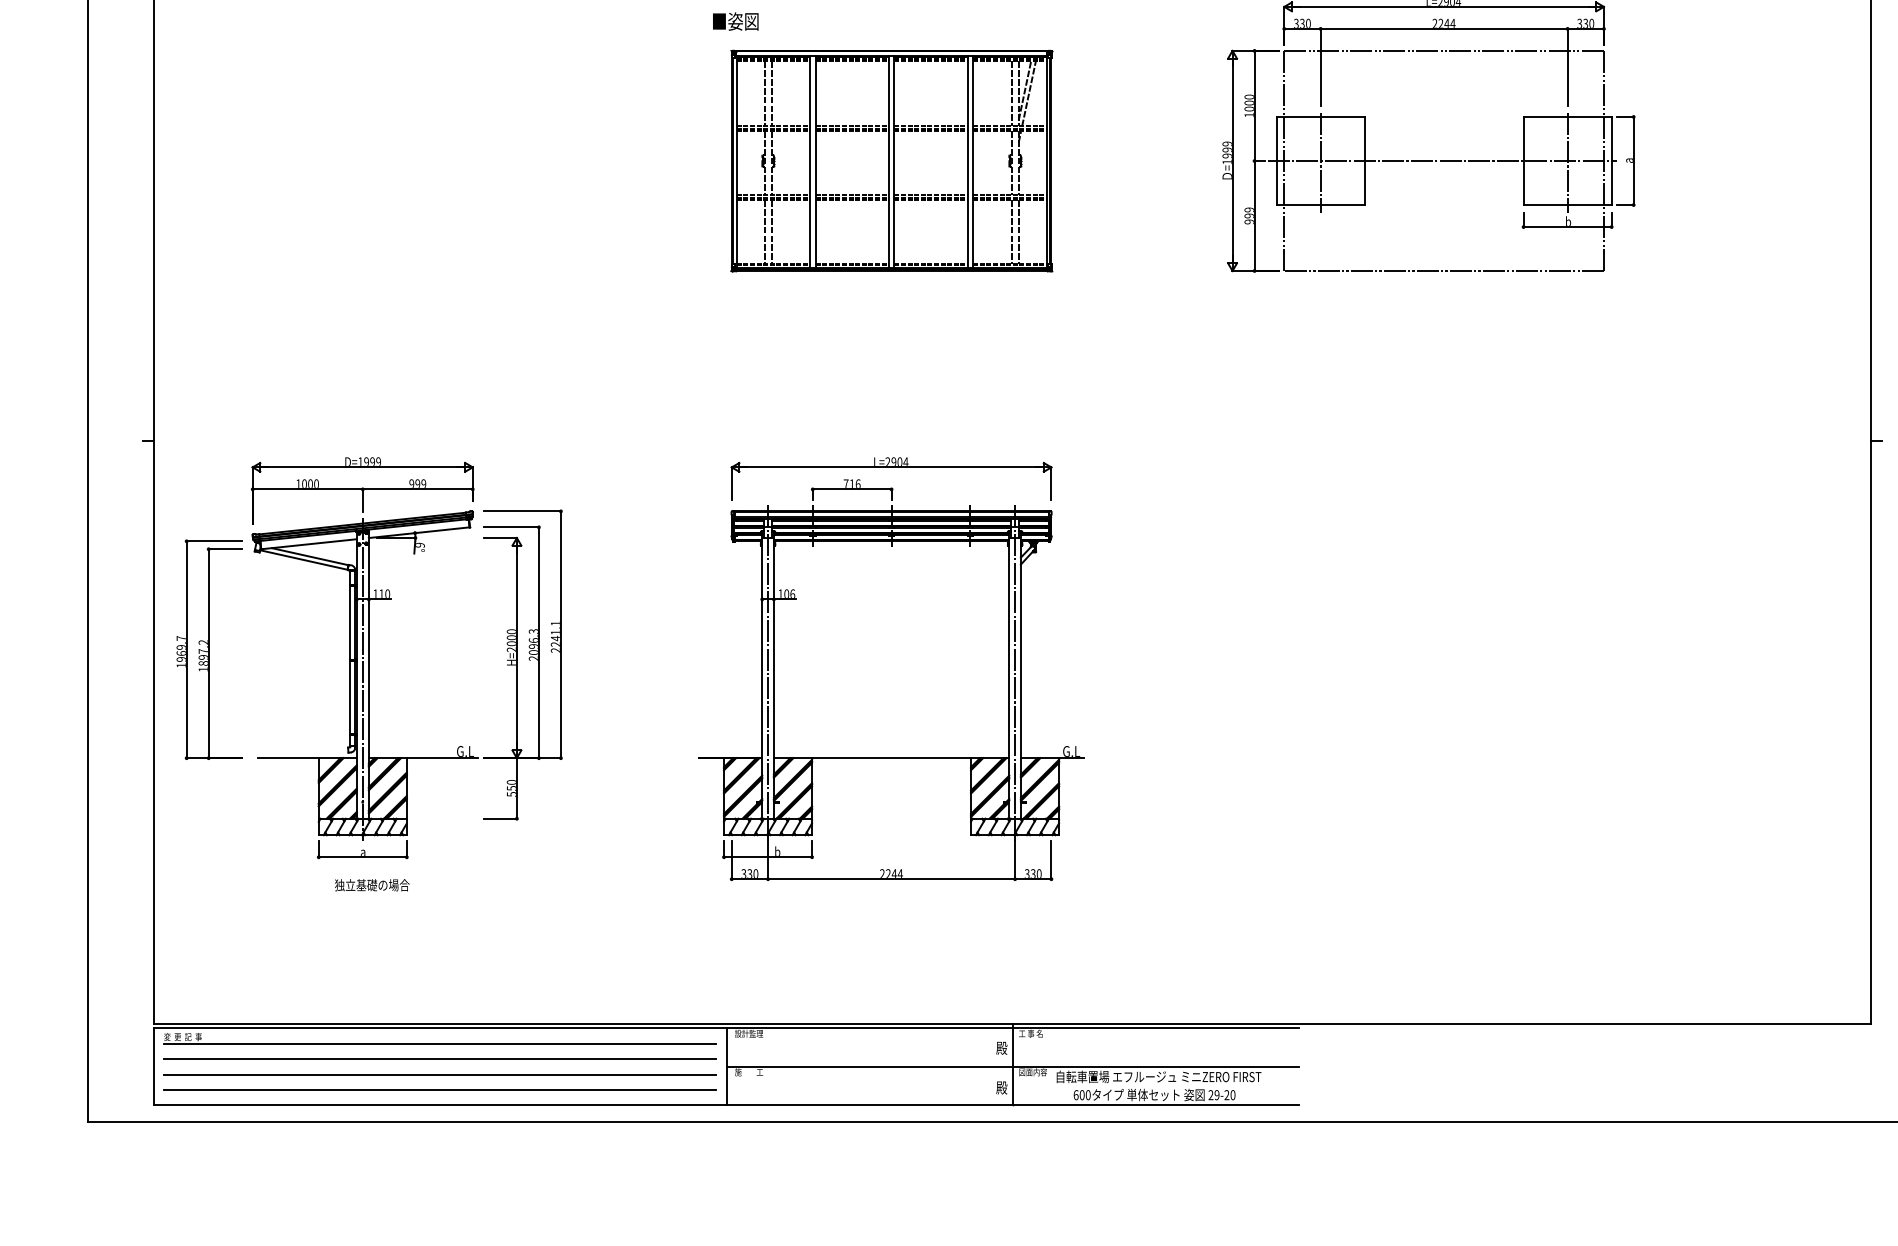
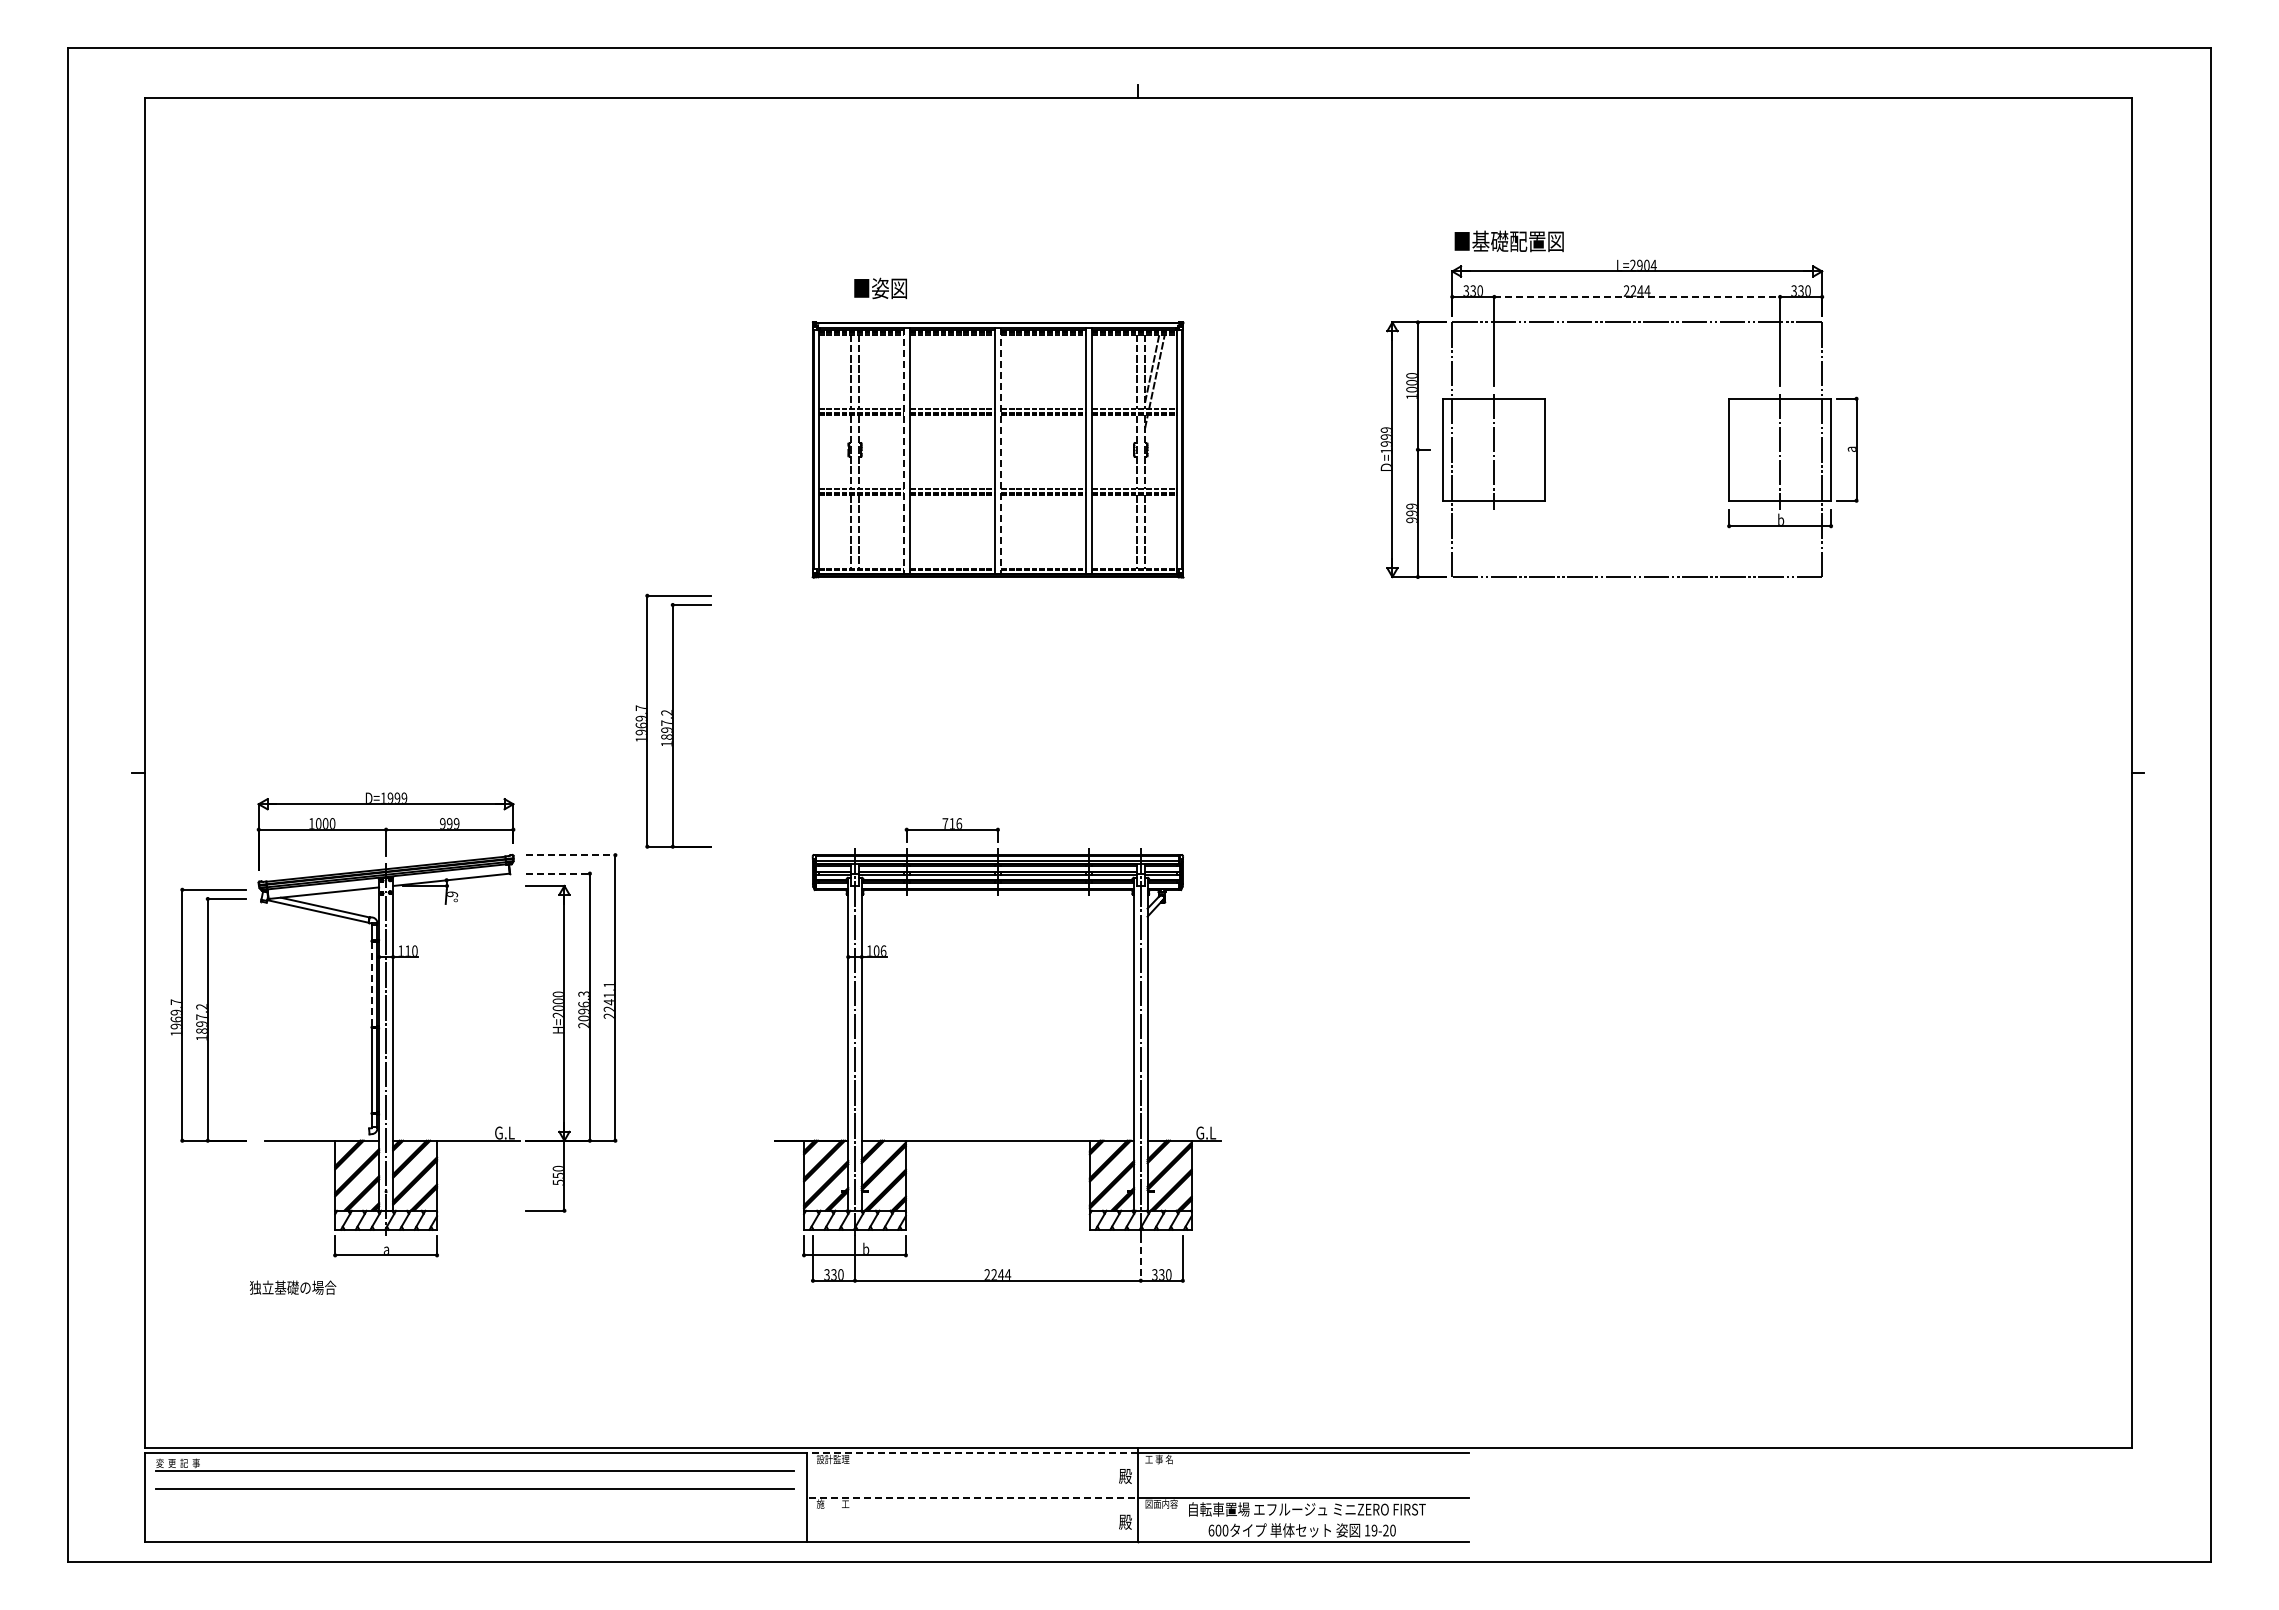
text: (735, 21) -> (880, 288), moved
line: (1444, 28) -> (1637, 296), solid -> dashed
line: (1442, 160) -> (1635, 449), removed
line: (809, 162) -> (903, 451), solid -> dashed
line: (894, 162) -> (1001, 451), solid -> dashed
part: (611, 394) -> (673, 720), added
part: (891, 467) -> (997, 804), removed
line: (522, 511) -> (570, 855), solid -> dashed
line: (511, 527) -> (558, 873), solid -> dashed
line: (350, 623) -> (371, 984), solid -> dashed
line: (1014, 860) -> (1140, 1259), solid -> dashed
text: (372, 885) -> (293, 1287), moved
line: (869, 1028) -> (972, 1453), solid -> dashed
line: (870, 1066) -> (973, 1497), solid -> dashed
line: (439, 1074) -> (474, 1506), removed
line: (439, 1089) -> (474, 1524), removed
text: (1211, 1095) -> (1367, 1530), 29-20 -> 19-20

